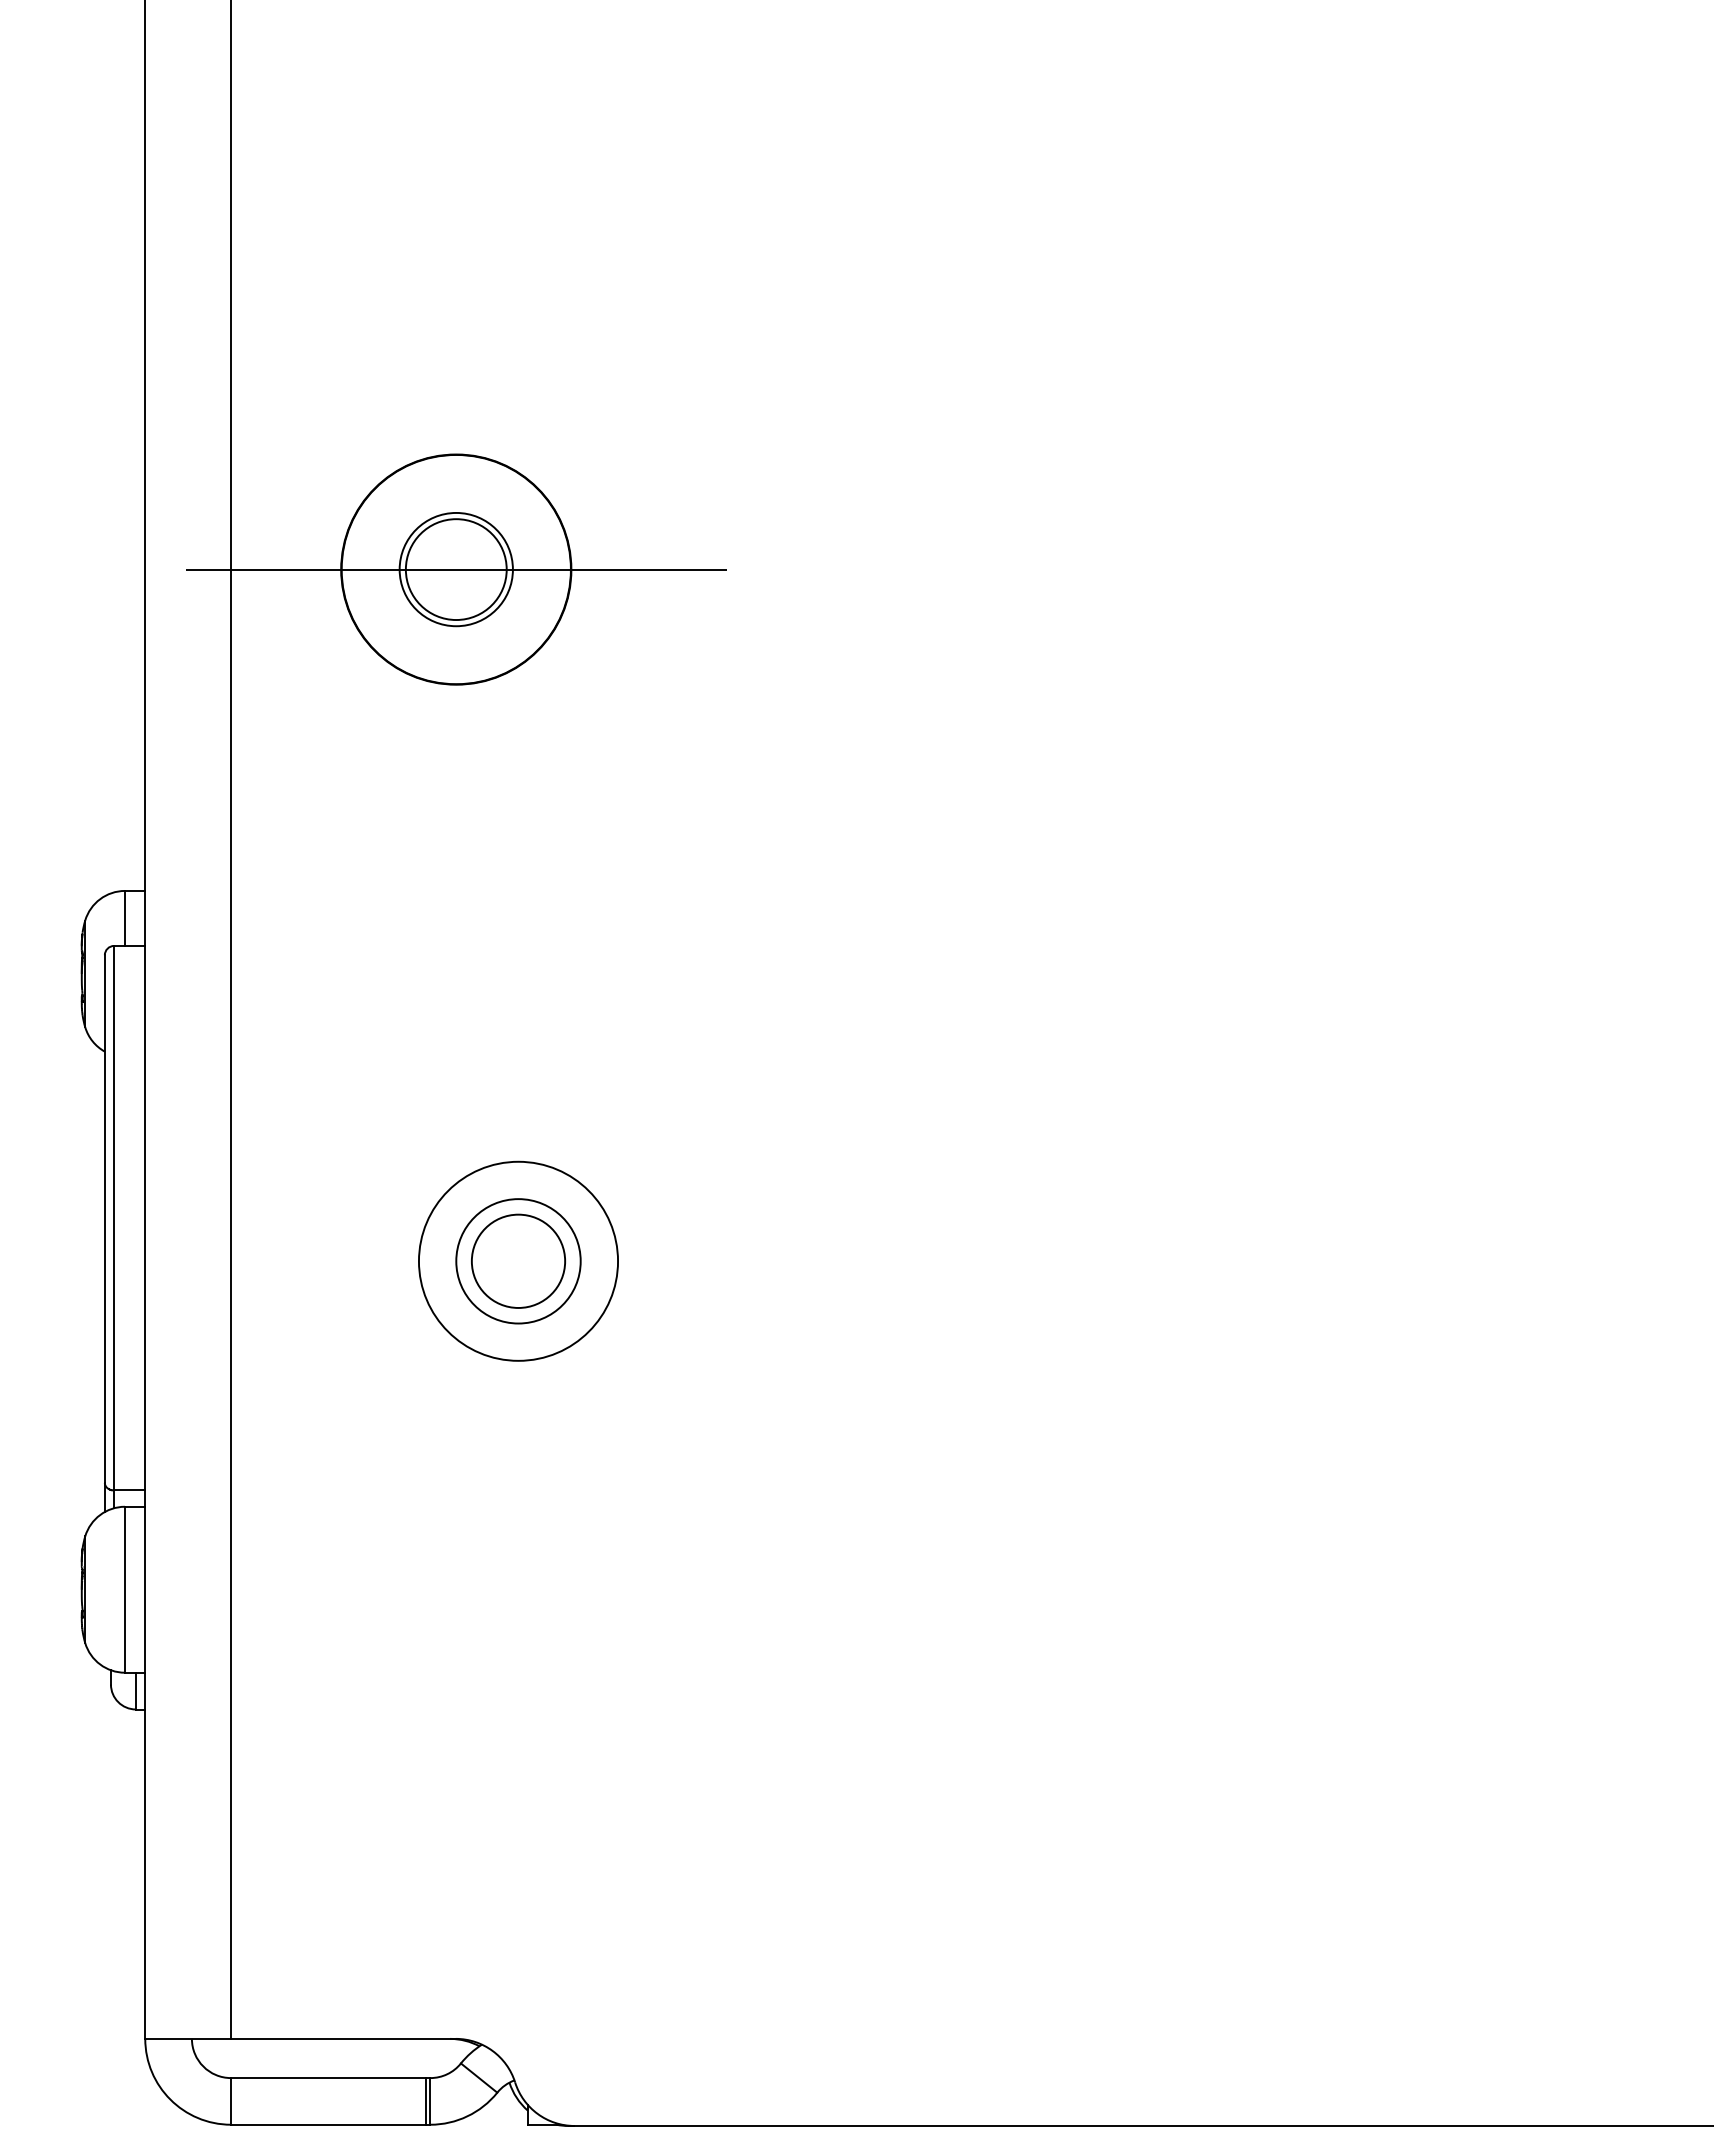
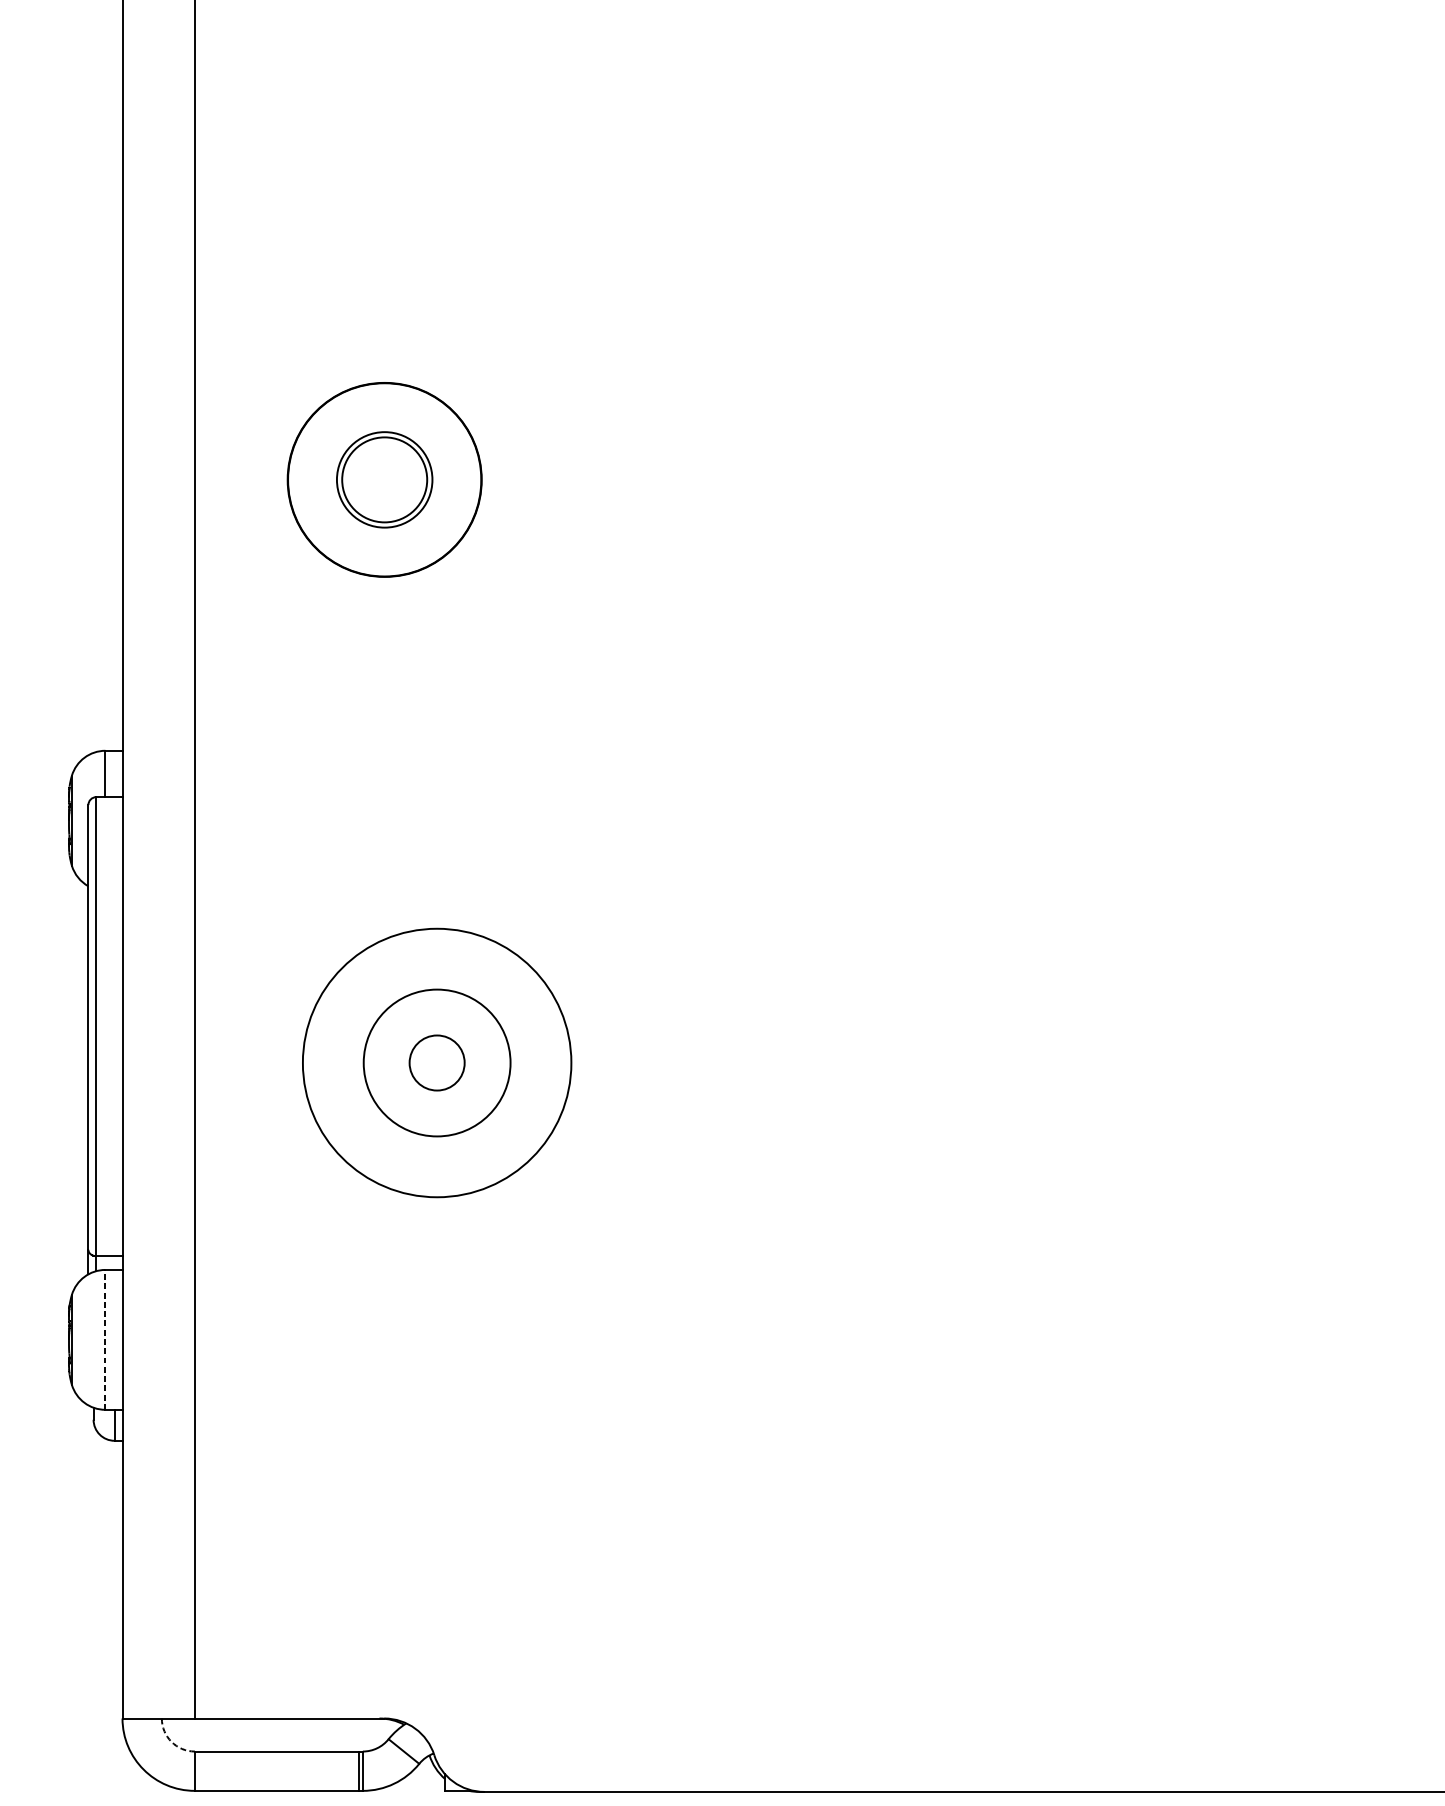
line: (455, 569) -> (384, 479), removed
circle: (518, 1260) -> (437, 1062), size x0.7
circle: (518, 1260) -> (437, 1062), size x1.6
circle: (518, 1261) -> (437, 1063), size x1.4
line: (124, 1589) -> (105, 1339), solid -> dashed
arc: (203, 2066) -> (171, 1741), solid -> dashed

